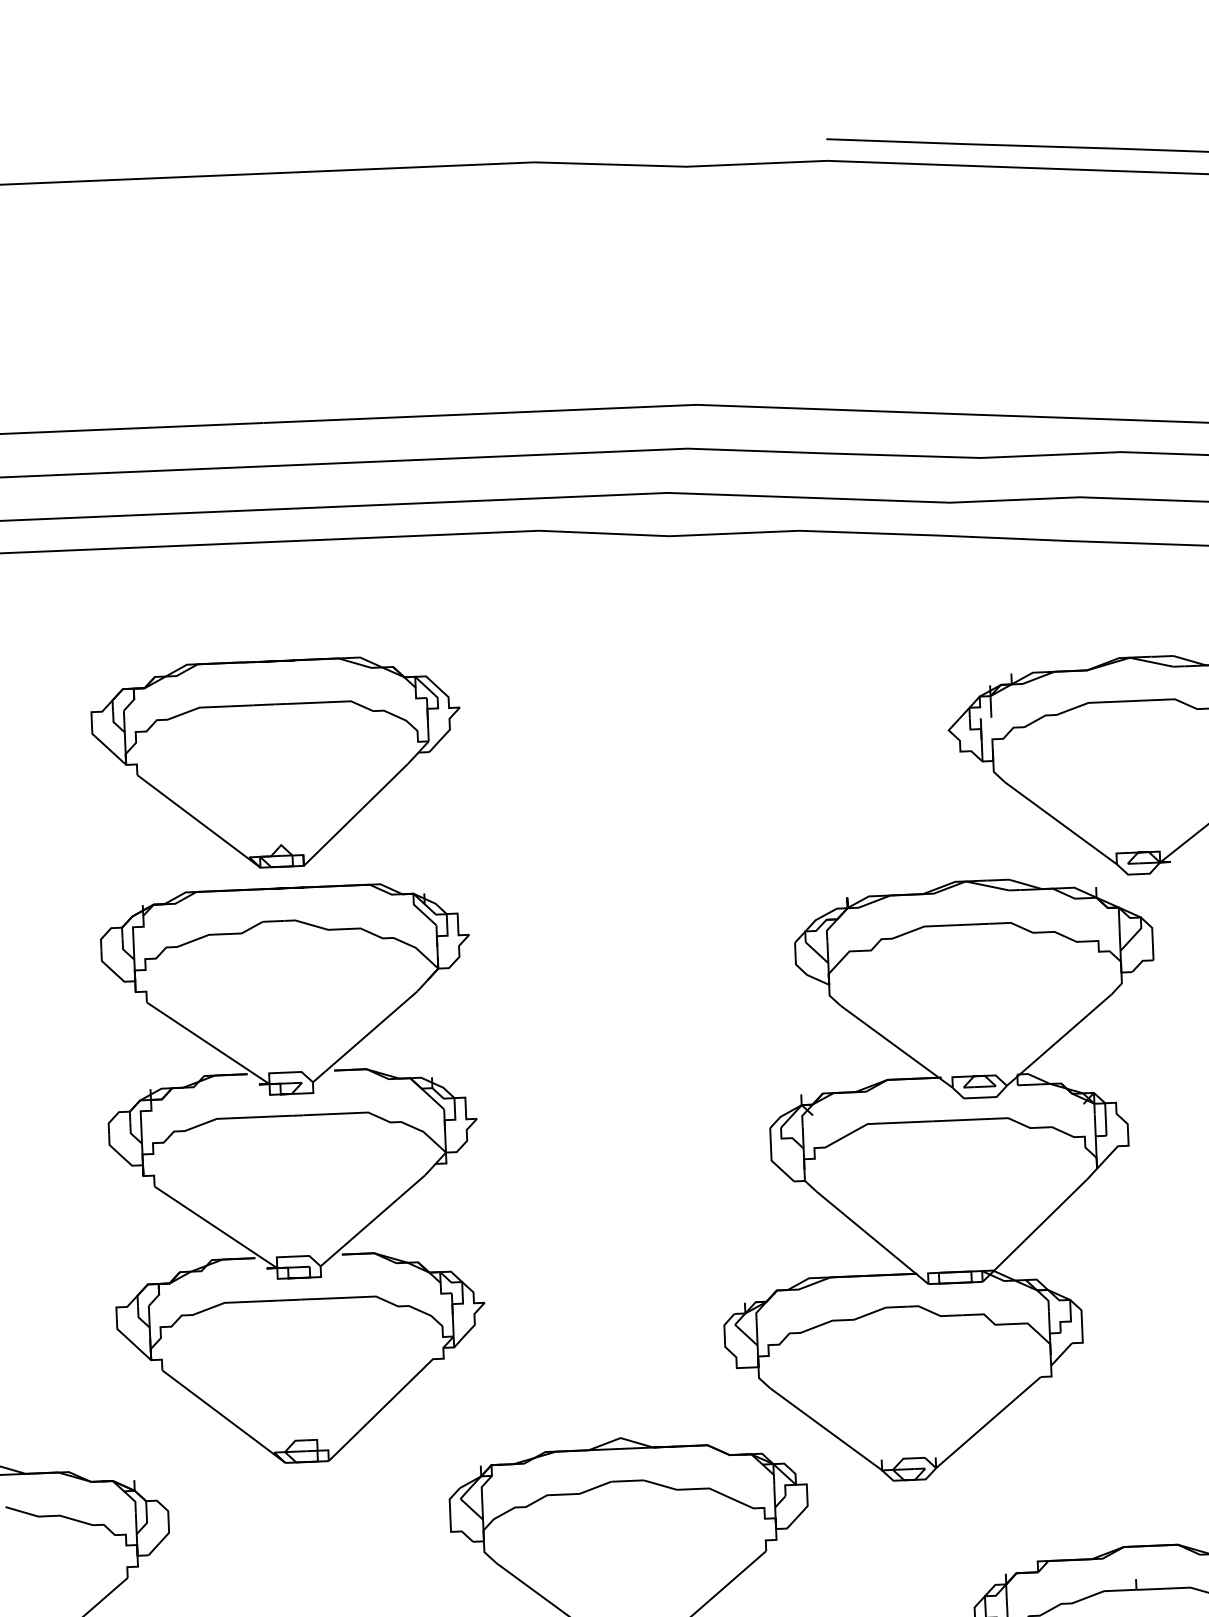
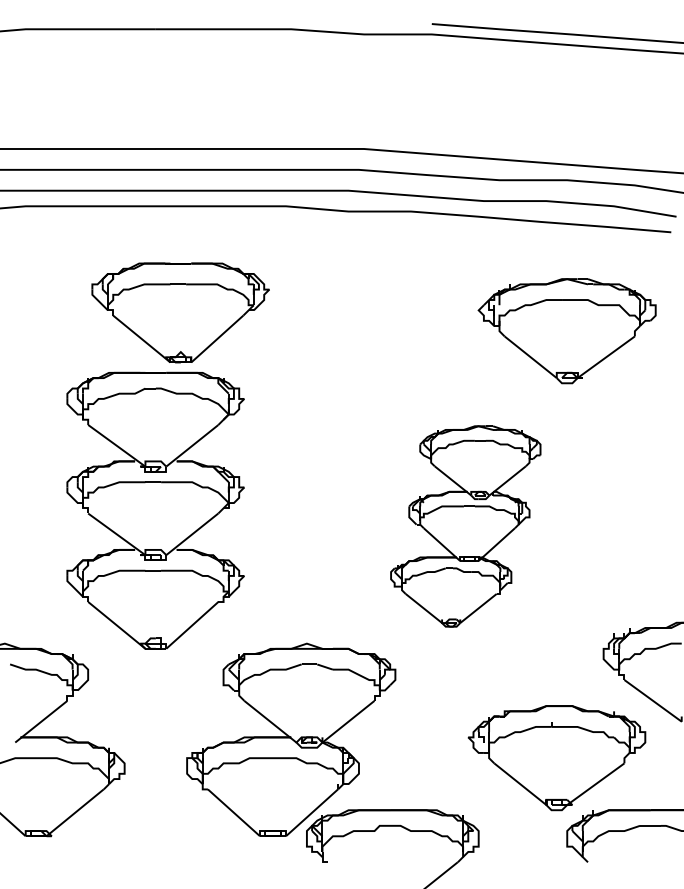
part: (277, 762) -> (180, 312), moved
part: (940, 1180) -> (465, 526), size x0.7

